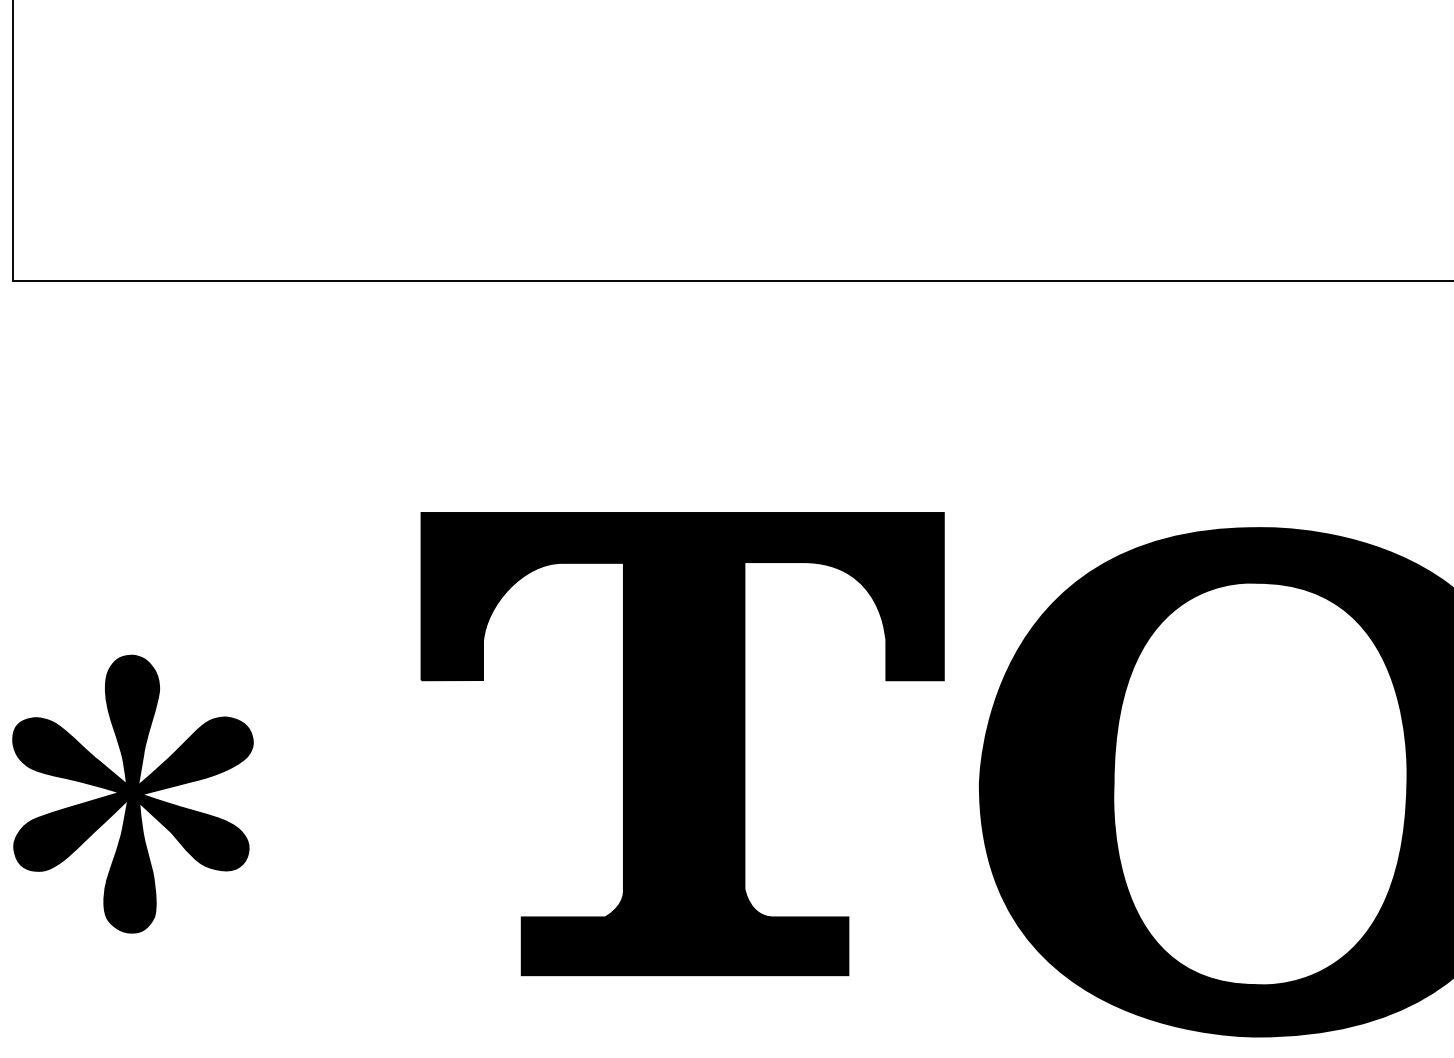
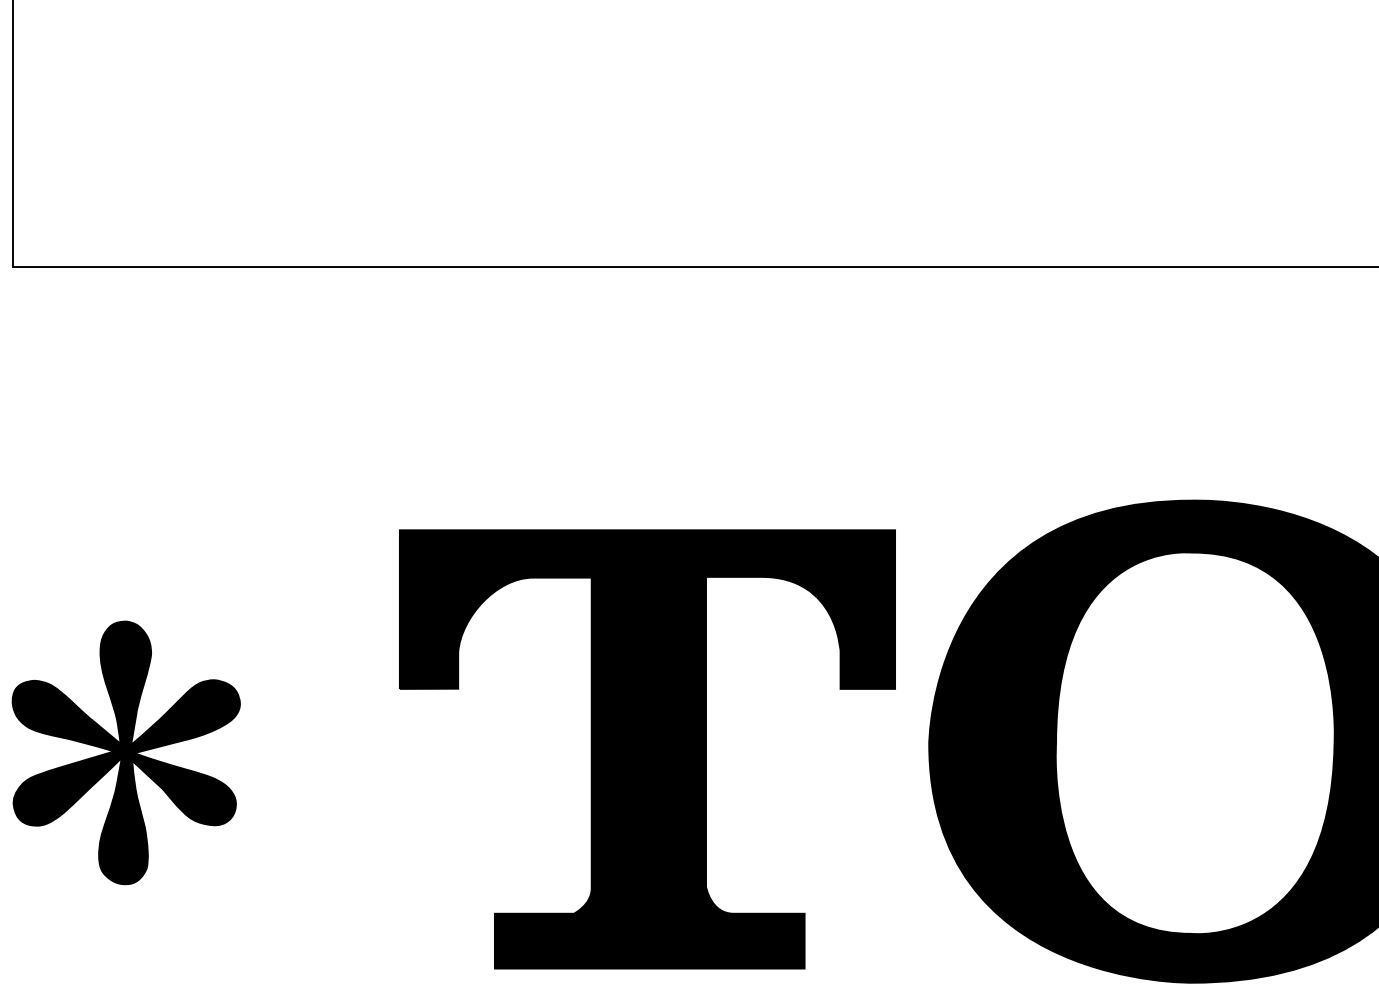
part: (682, 744) -> (647, 749), moved

